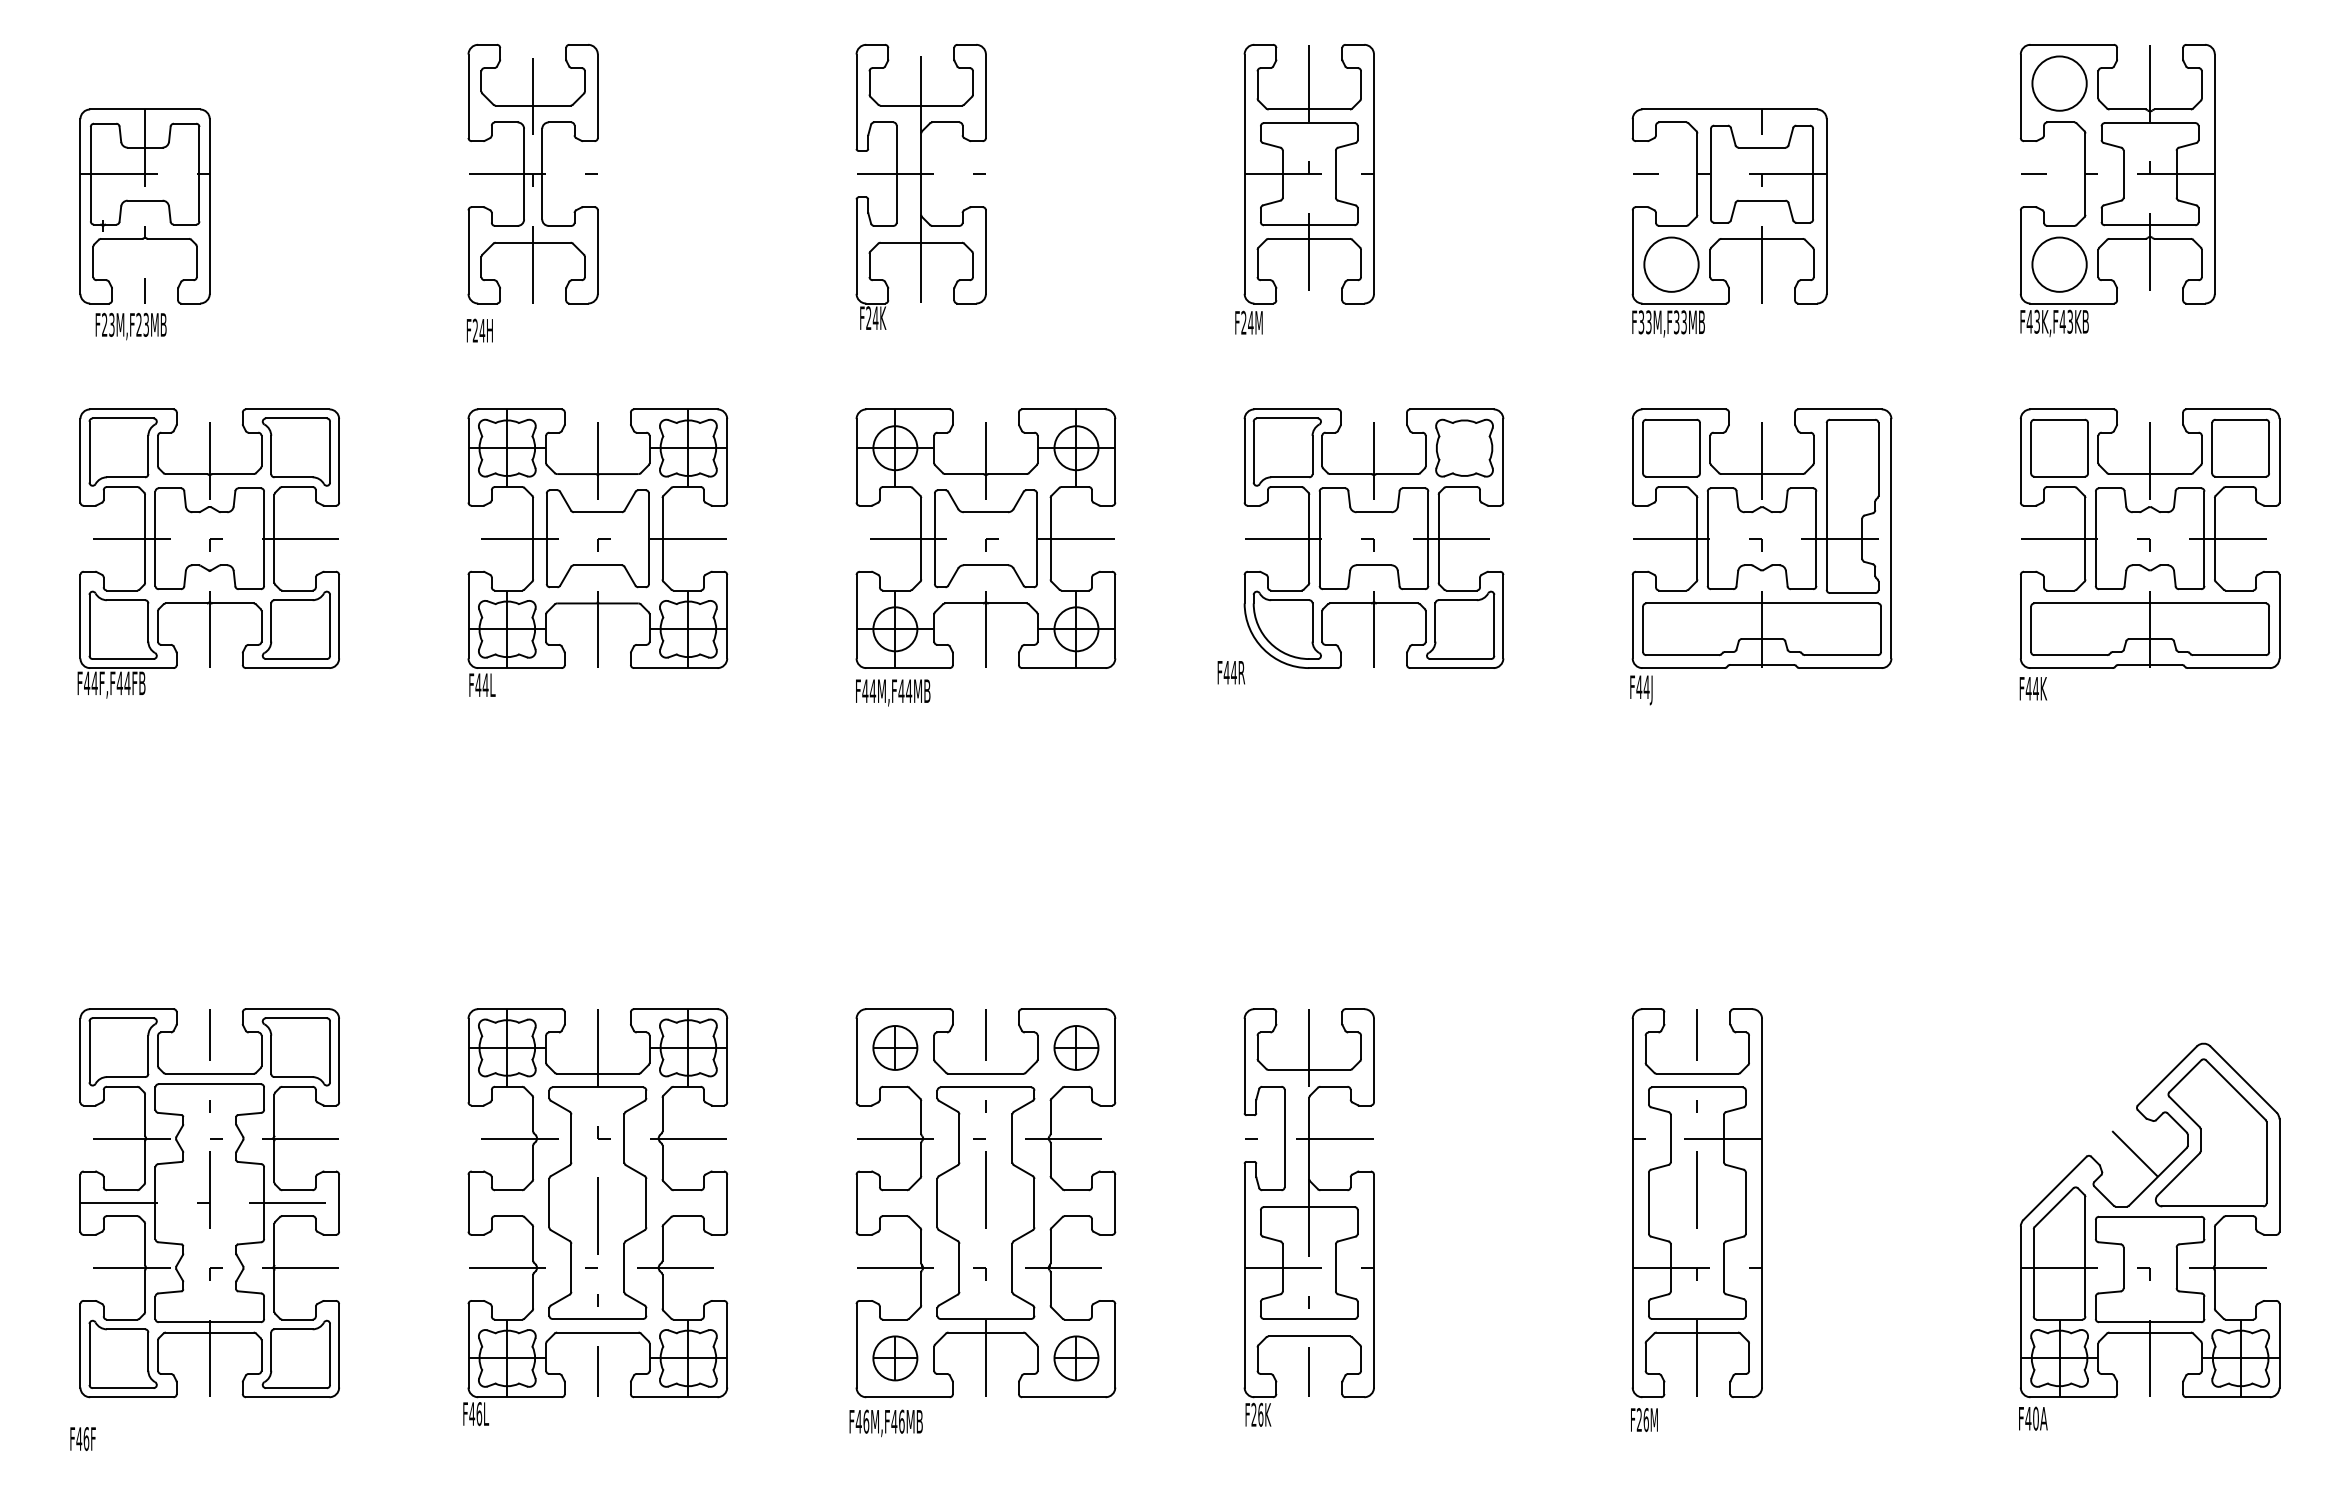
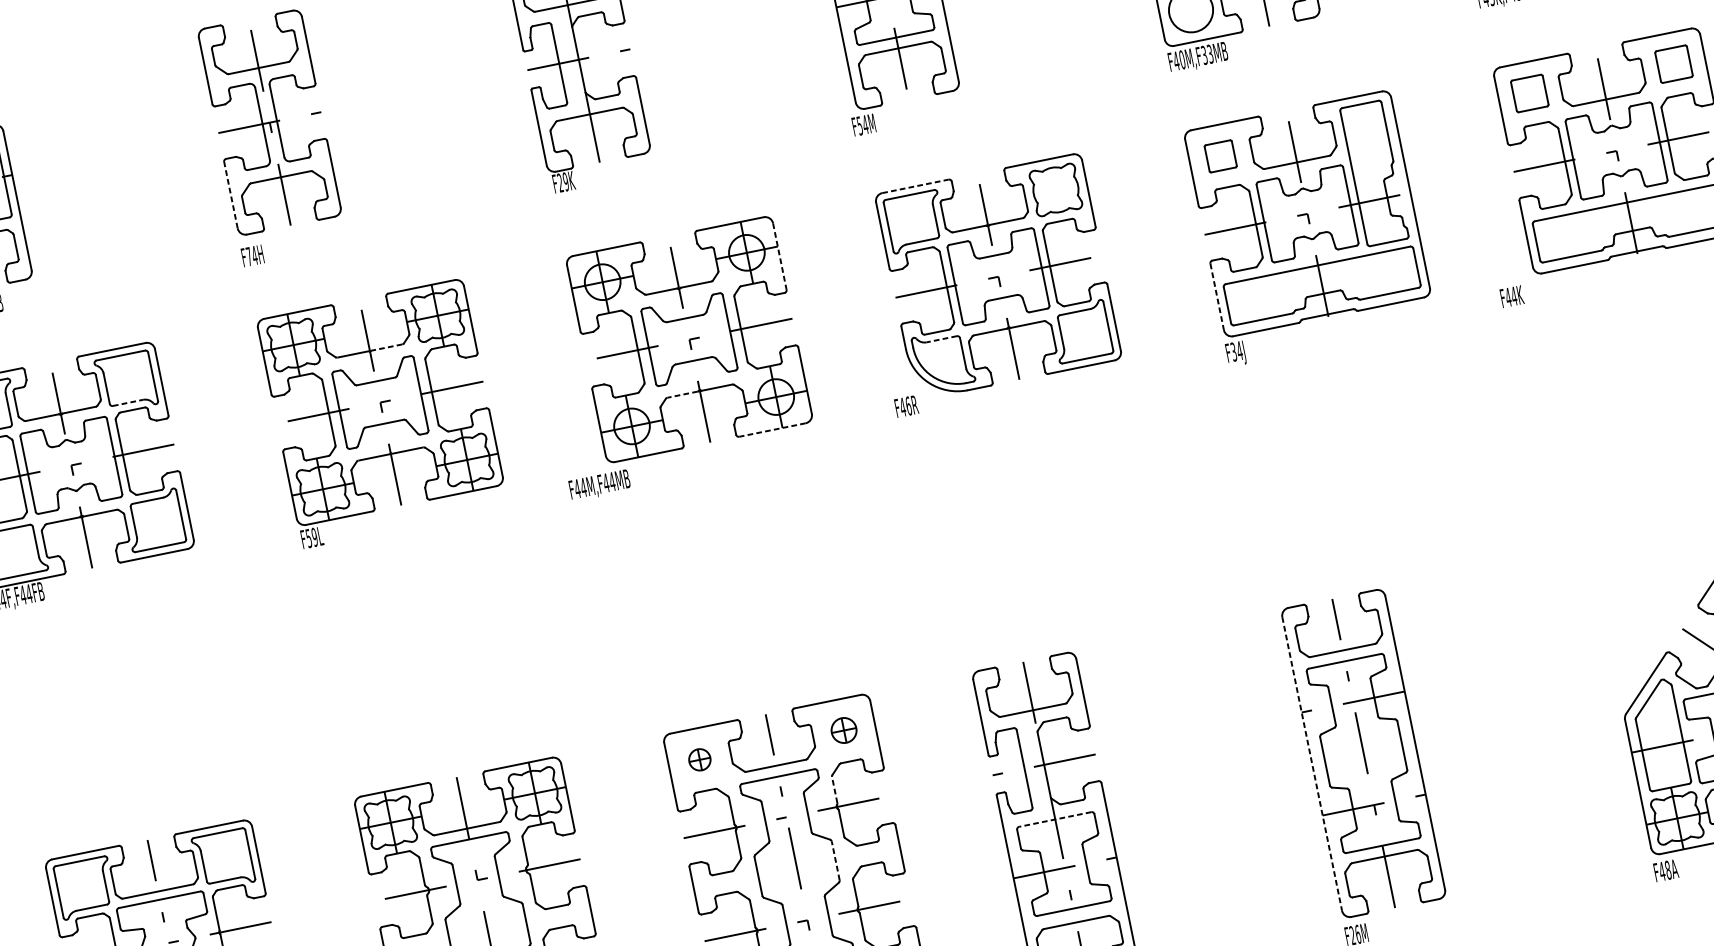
line: (468, 252) -> (231, 195), solid -> dashed
text: (875, 318) -> (565, 182), F24K -> F29K
text: (1243, 322) -> (859, 125), F24M -> F54M
text: (1644, 322) -> (1178, 60), F33M,F33MB -> F40M,F33MB
text: (474, 330) -> (248, 256), F24H -> F74H
line: (1296, 409) -> (915, 186), solid -> dashed
part: (1671, 447) -> (1220, 155), size x0.6
part: (2059, 447) -> (1529, 93), size x0.7
part: (2240, 447) -> (1673, 63), size x0.7
line: (1115, 460) -> (779, 256), solid -> dashed
line: (617, 474) -> (385, 348), solid -> dashed
line: (294, 477) -> (128, 402), solid -> dashed
line: (1289, 600) -> (941, 339), solid -> dashed
line: (964, 603) -> (682, 394), solid -> dashed
line: (1632, 616) -> (1216, 296), solid -> dashed
line: (1063, 668) -> (772, 430), solid -> dashed
text: (1233, 672) -> (908, 406), F44R -> F46R
text: (481, 685) -> (311, 538), F44L -> F59L
text: (1639, 687) -> (1234, 352), F44J -> F34J
text: (2033, 688) -> (1512, 296), moved
text: (893, 692) -> (600, 485), moved
part: (895, 1047) -> (699, 759), size x0.6
part: (1076, 1047) -> (844, 730), size x0.7
line: (1050, 1116) -> (834, 789), solid -> dashed
line: (1034, 1202) -> (835, 860), solid -> dashed
line: (1632, 1203) -> (1312, 764), solid -> dashed
line: (1308, 1207) -> (1054, 819), solid -> dashed
text: (2035, 1418) -> (1667, 870), F40A -> F48A

